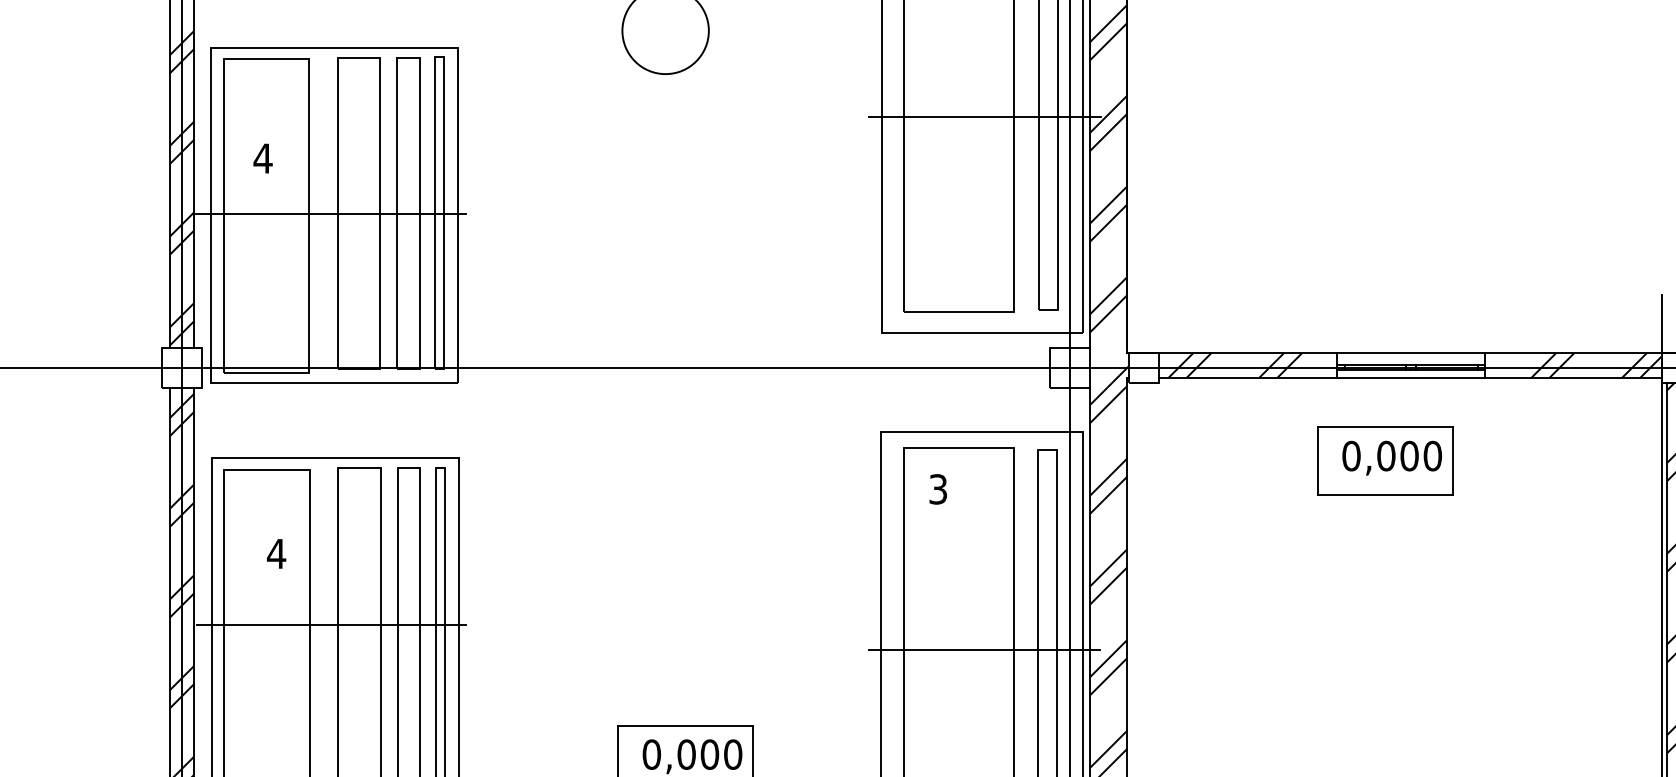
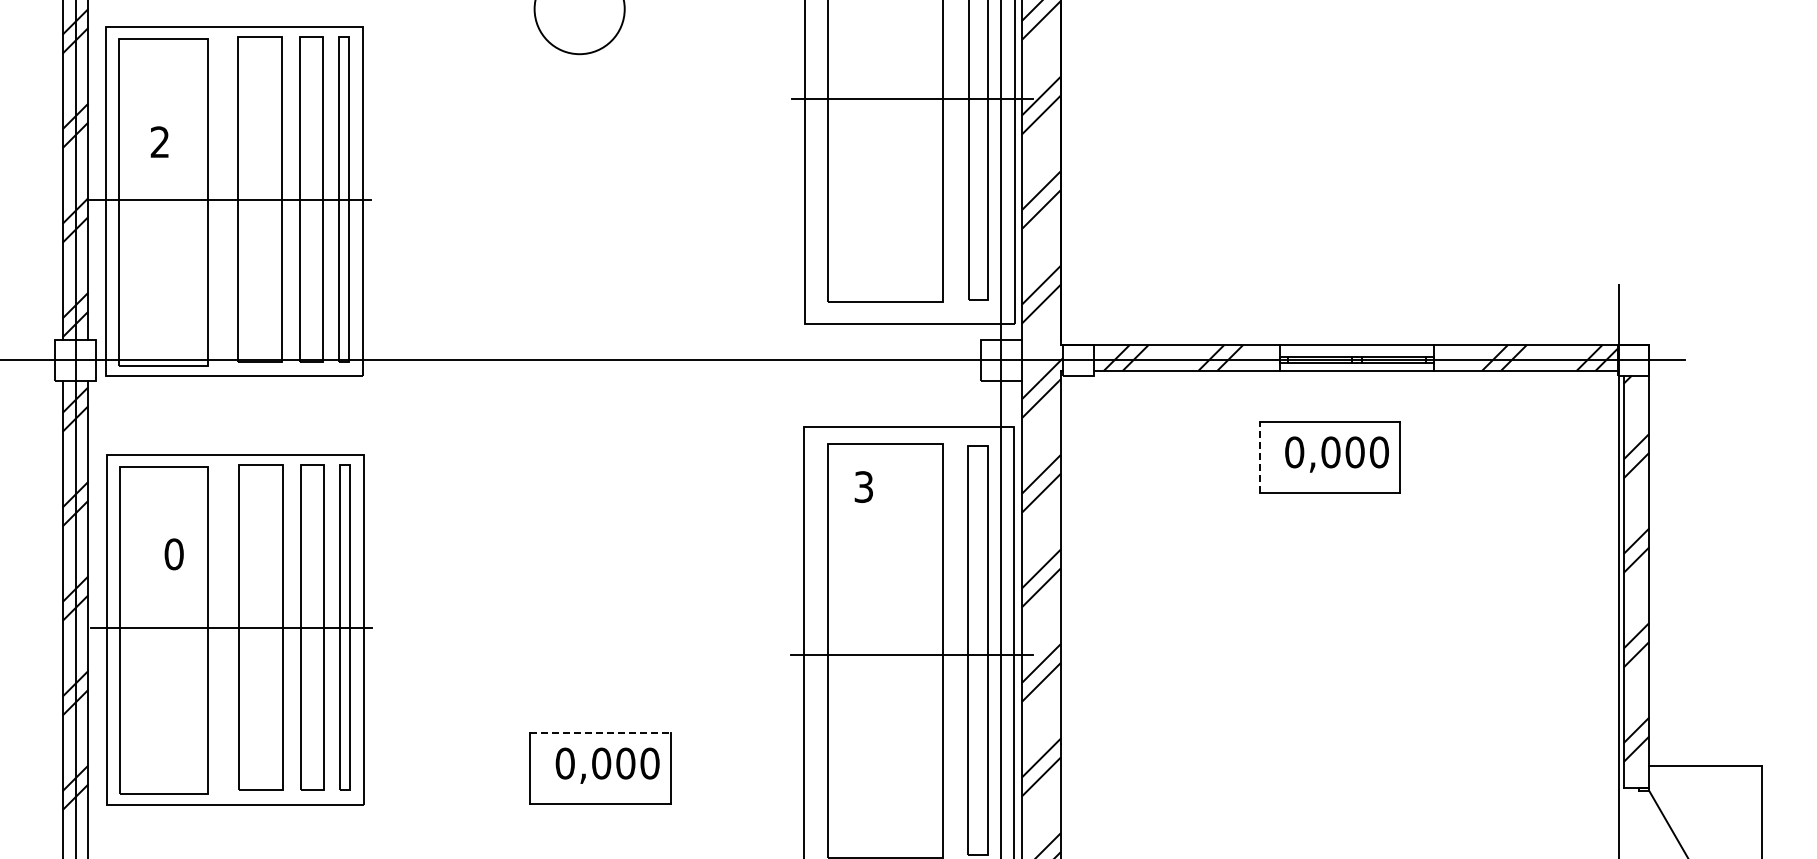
text: (263, 157) -> (160, 141), 4 -> 2
line: (1317, 460) -> (1259, 456), solid -> dashed
text: (276, 554) -> (174, 554), 4 -> 0
line: (685, 725) -> (600, 733), solid -> dashed

